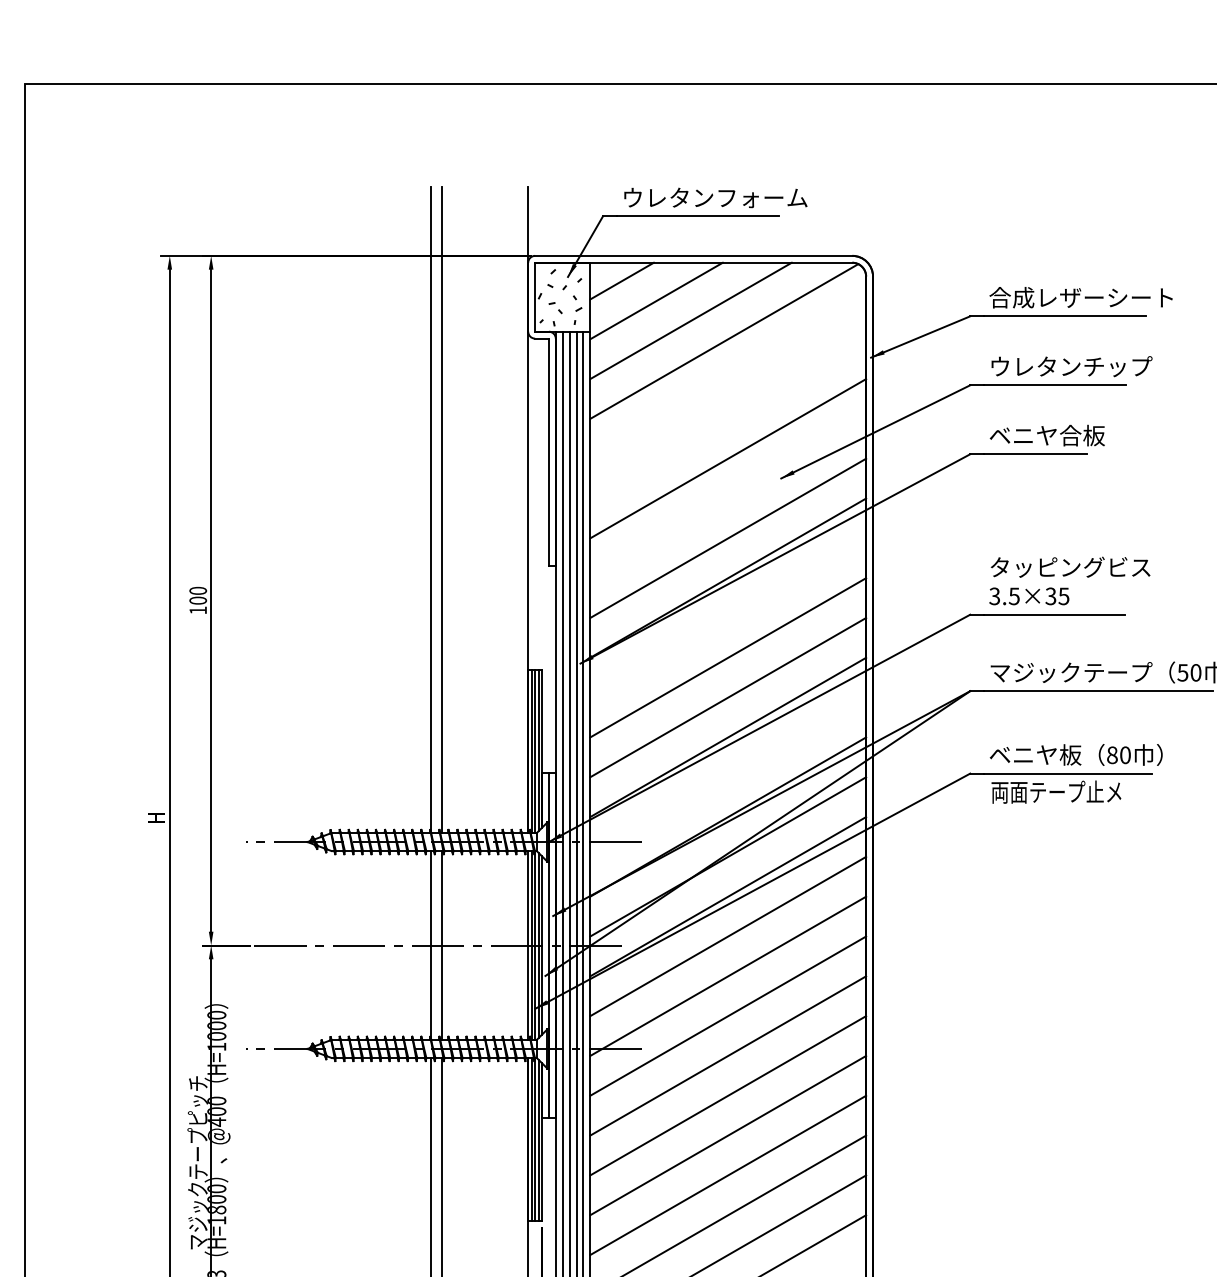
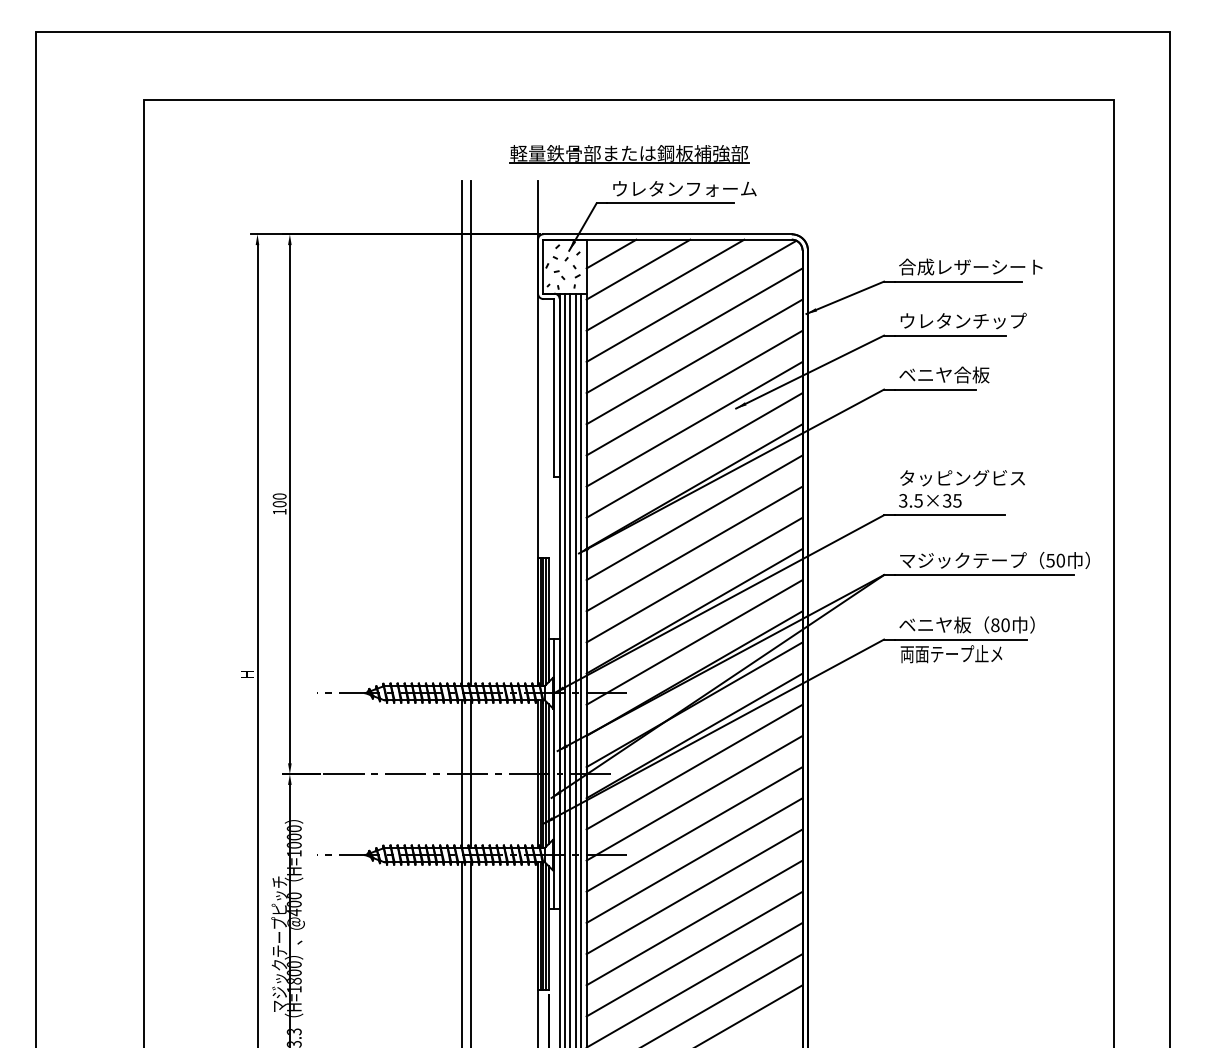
part: (645, 153) -> (629, 154), added
line: (728, 378) -> (694, 330), added
line: (728, 418) -> (694, 361), added
line: (728, 497) -> (694, 423), added
line: (728, 617) -> (694, 517), added
line: (728, 777) -> (694, 642), added

